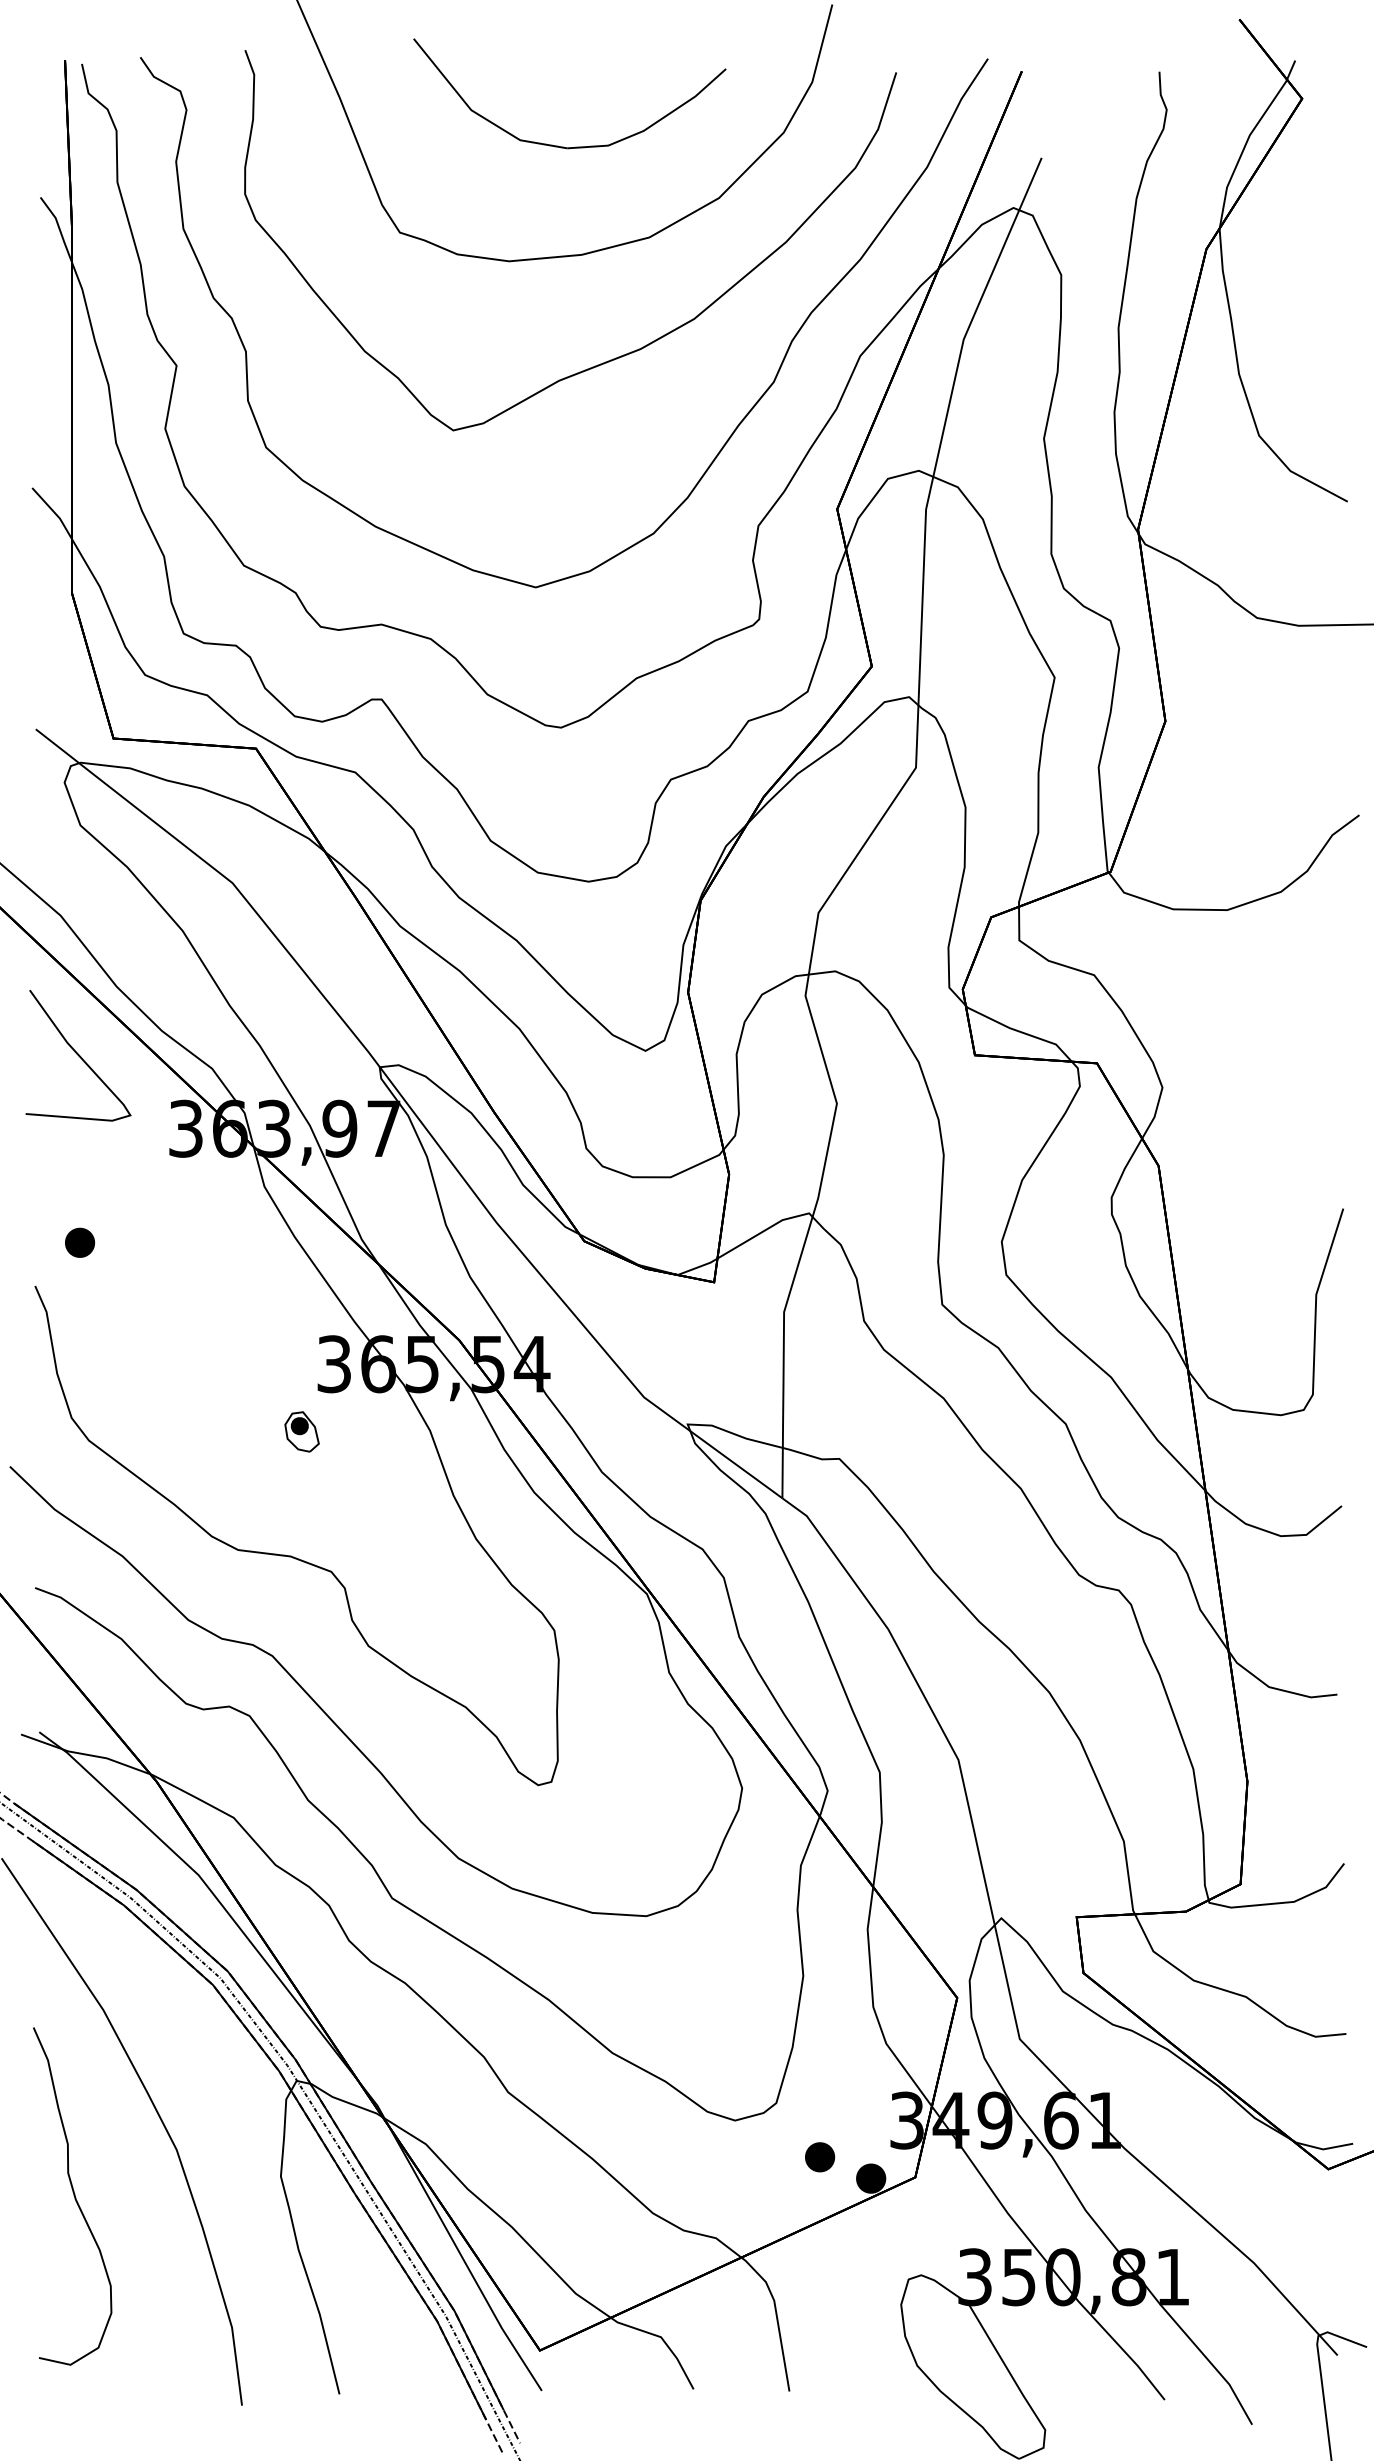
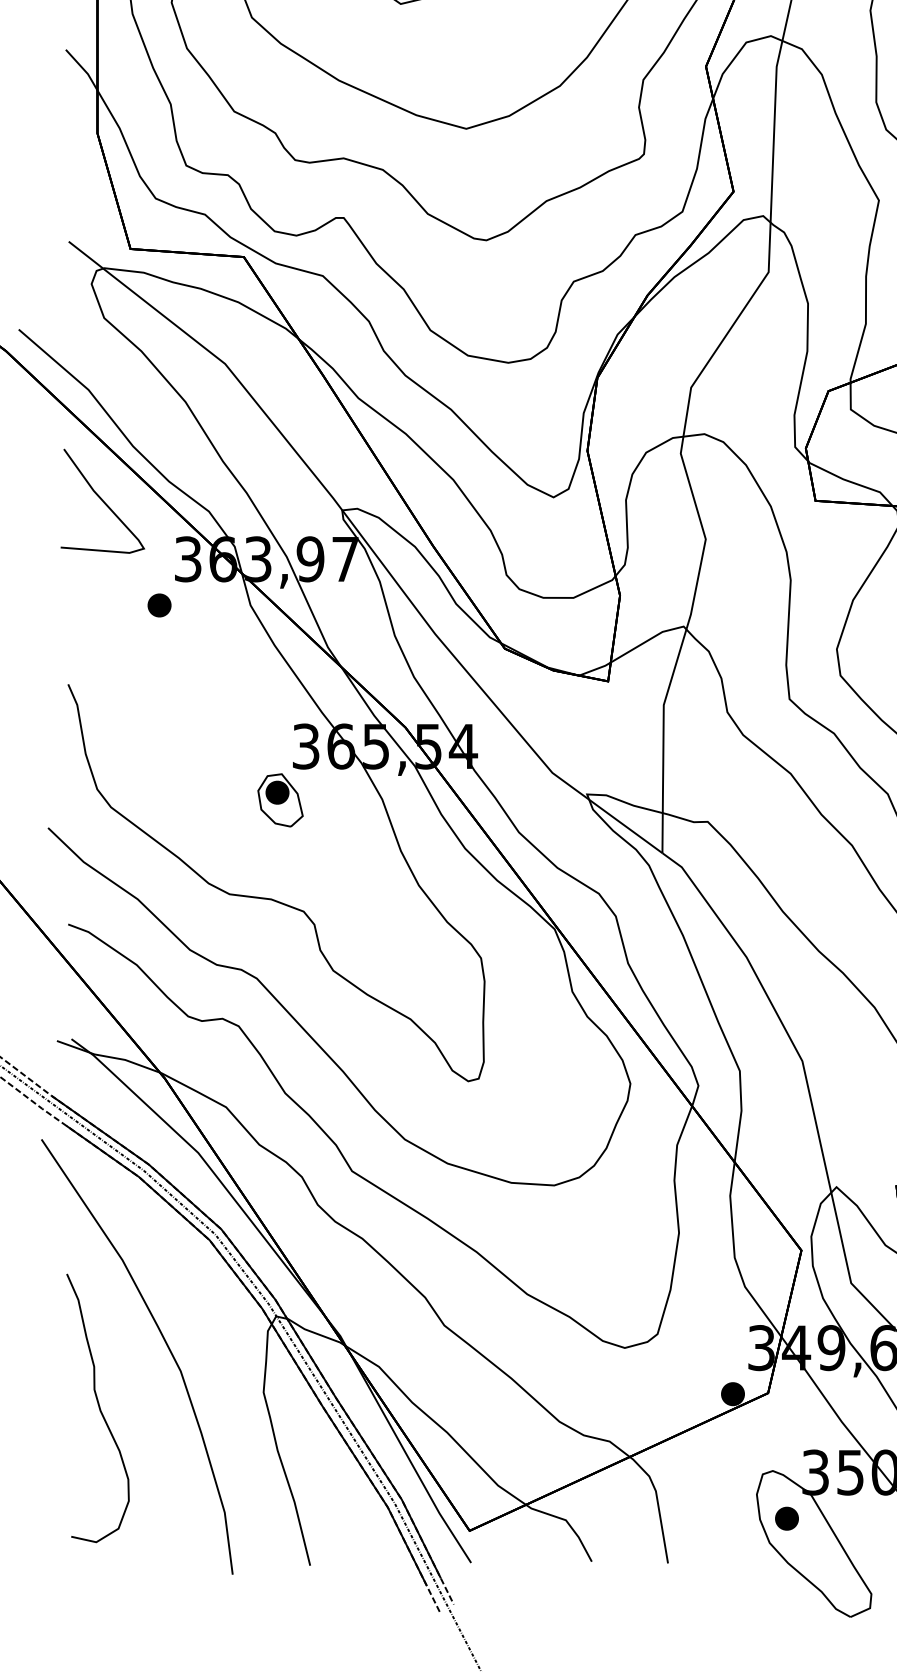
part: (80, 1242) -> (159, 605), moved
part: (301, 1431) -> (280, 800), size x1.67
part: (820, 2157) -> (787, 1518), moved

